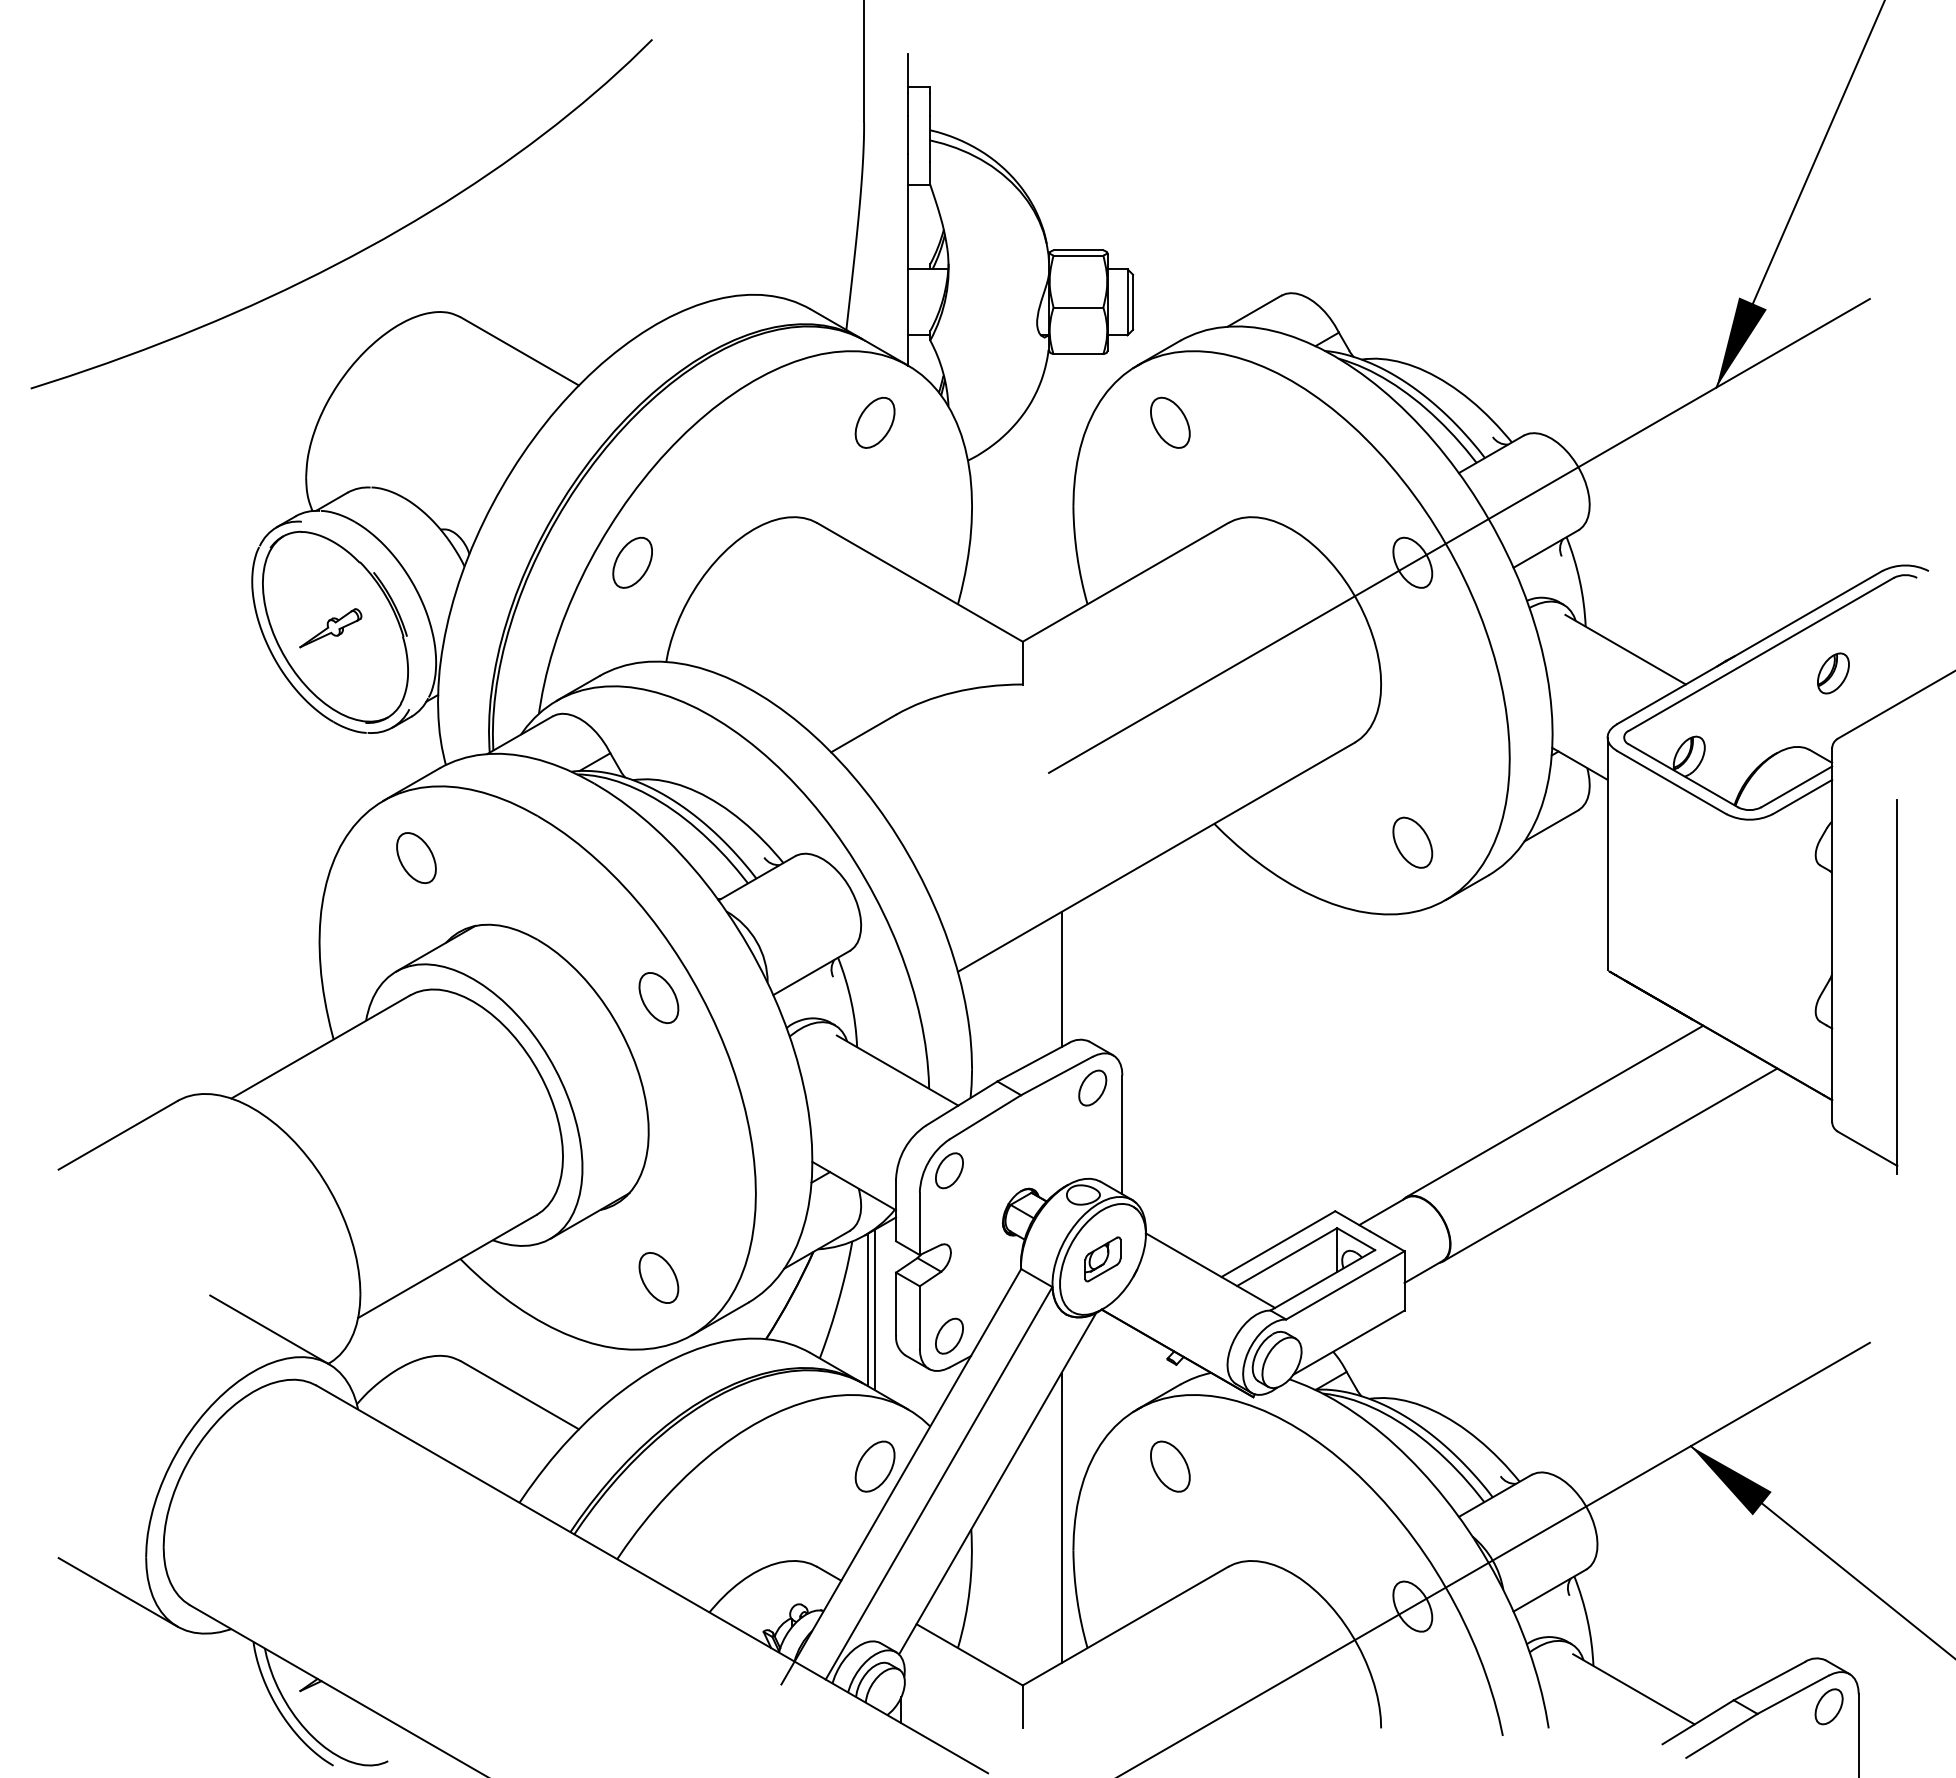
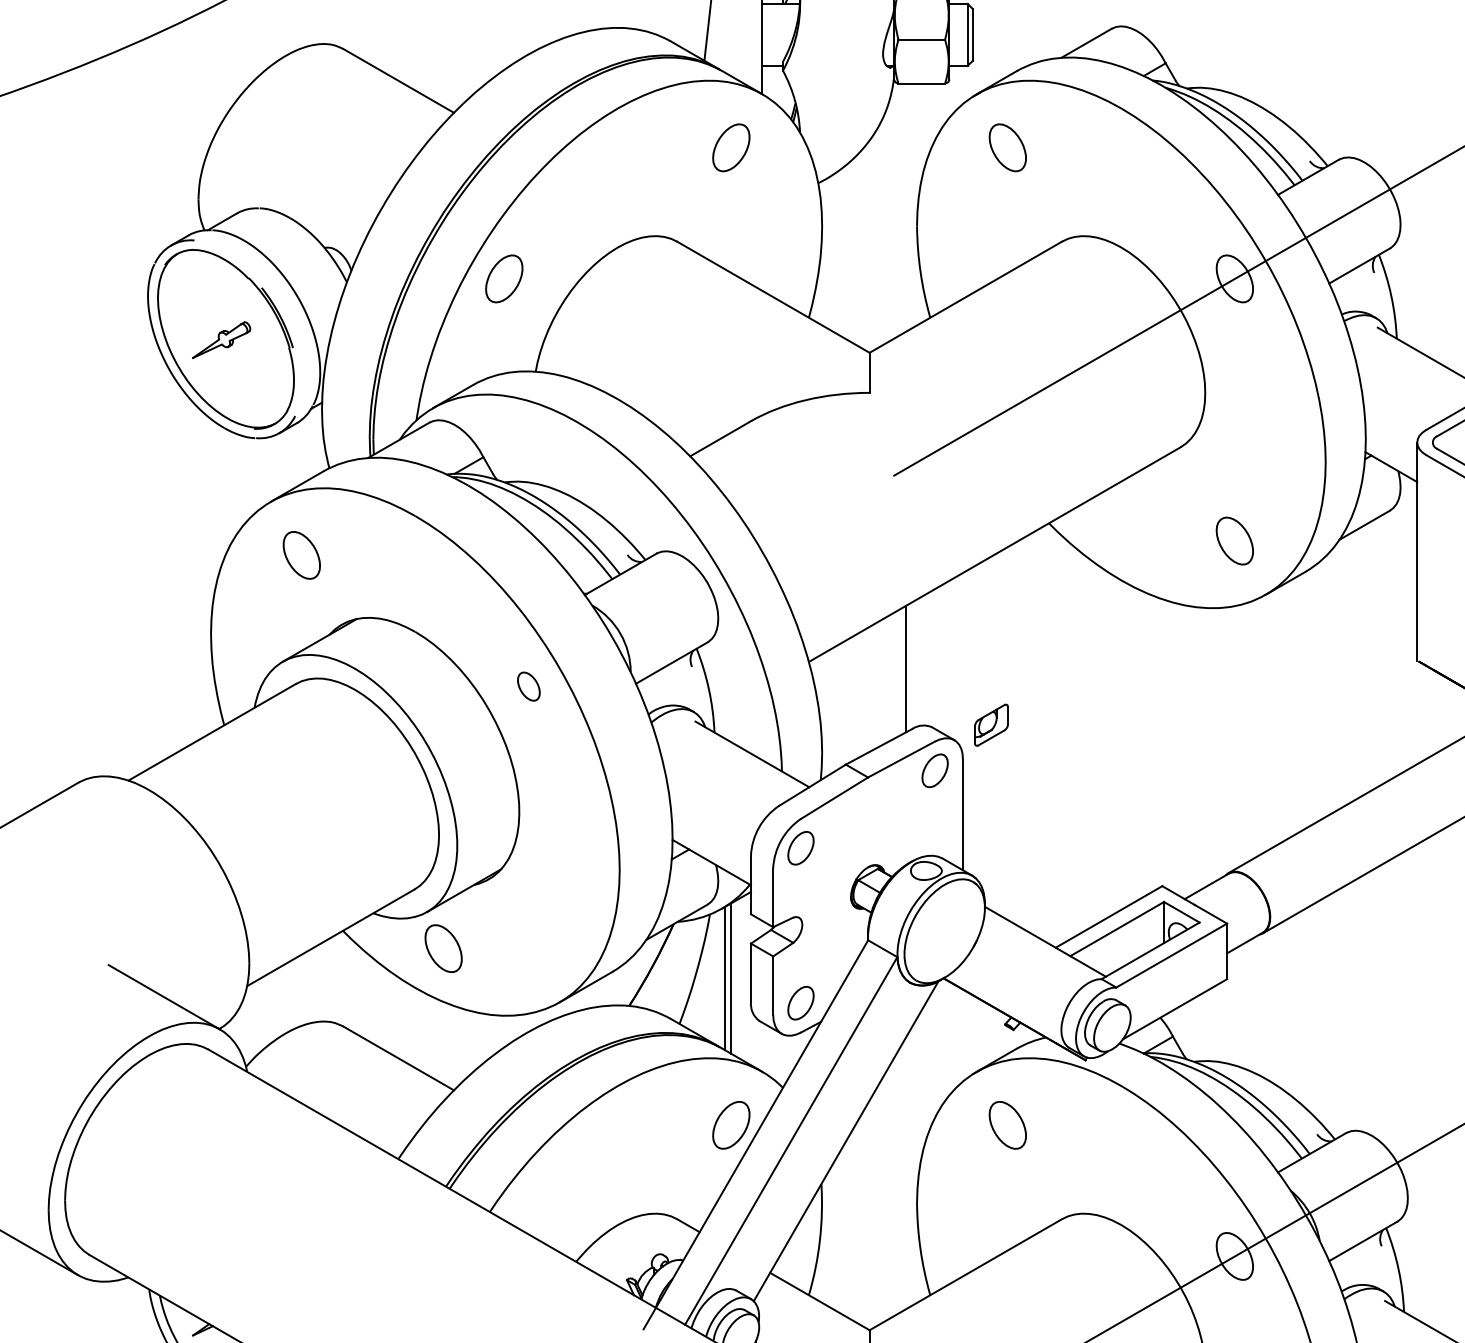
part: (658, 998) -> (528, 686), size x0.6
part: (1102, 1259) -> (991, 725), moved
part: (658, 1277) -> (443, 948), moved
line: (1061, 1517) -> (905, 1172), removed

